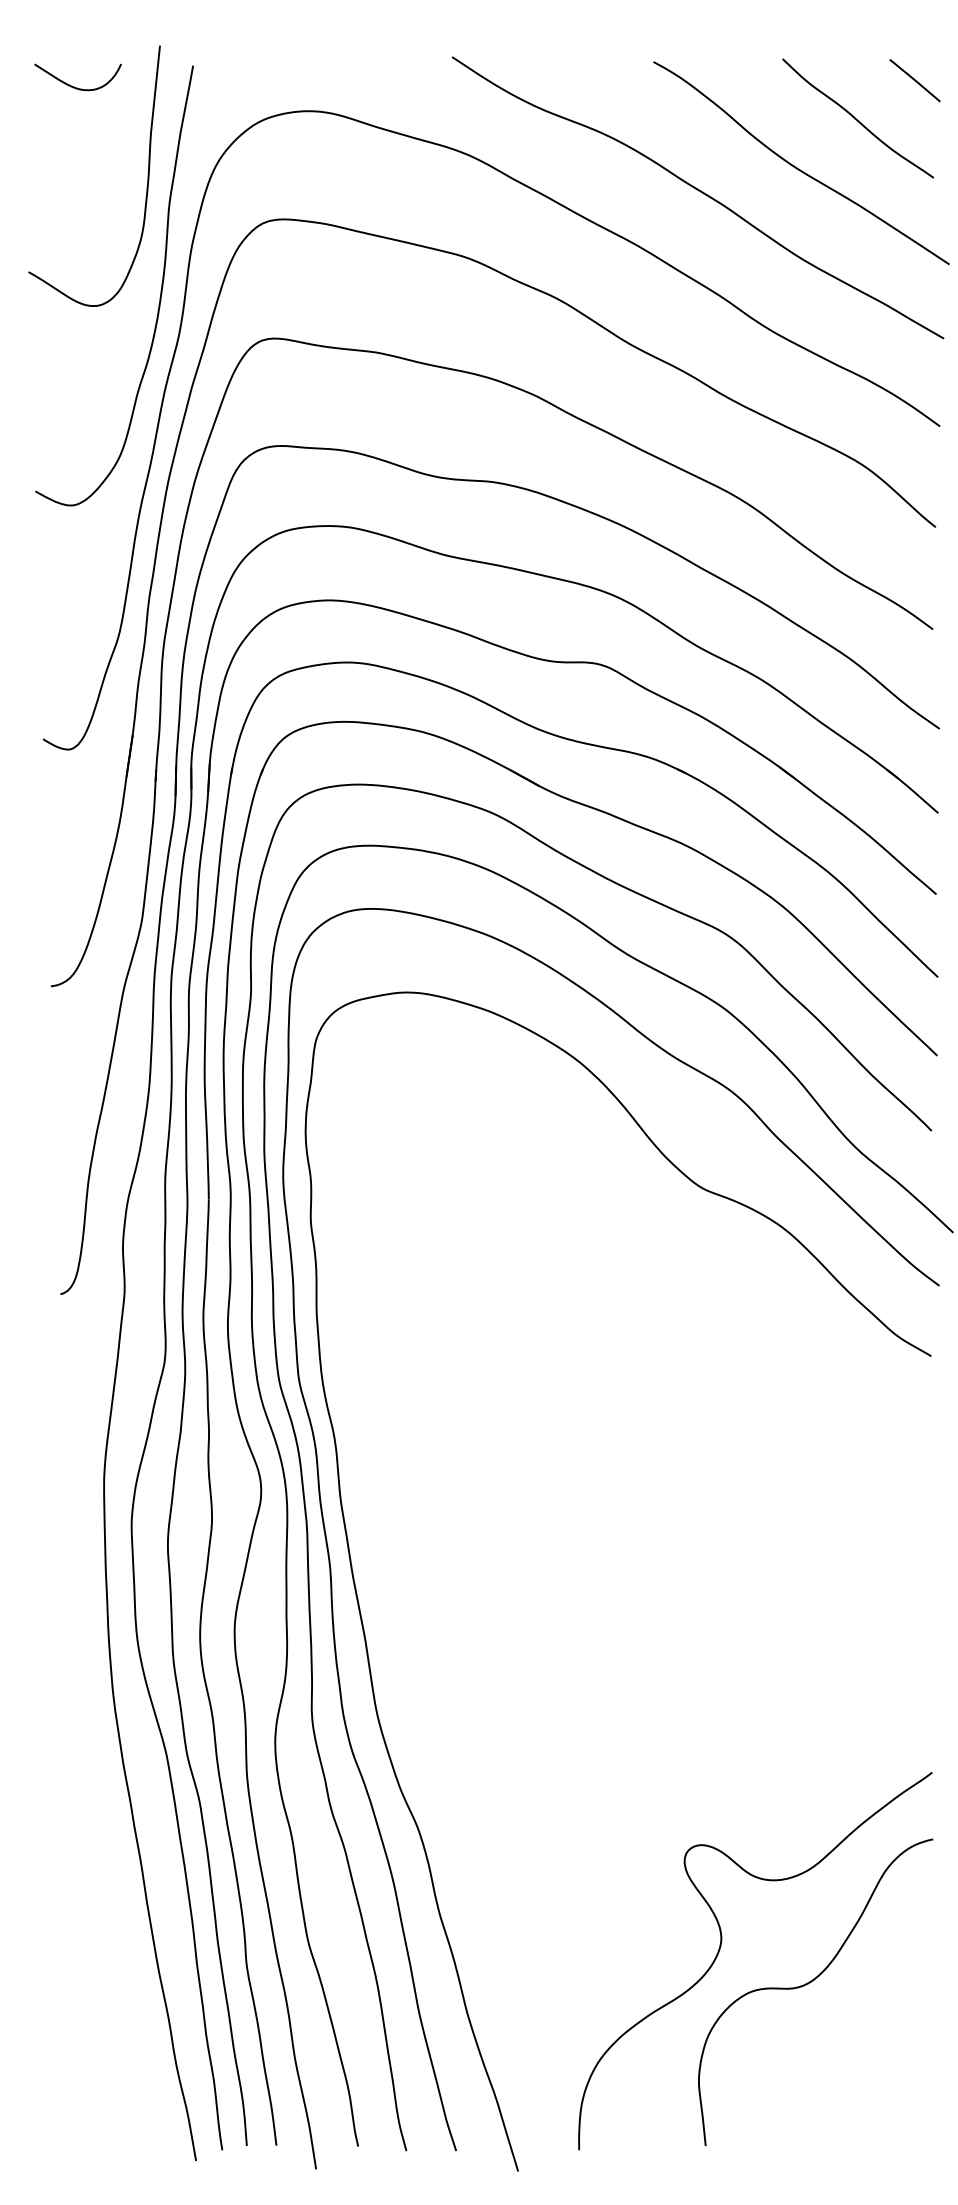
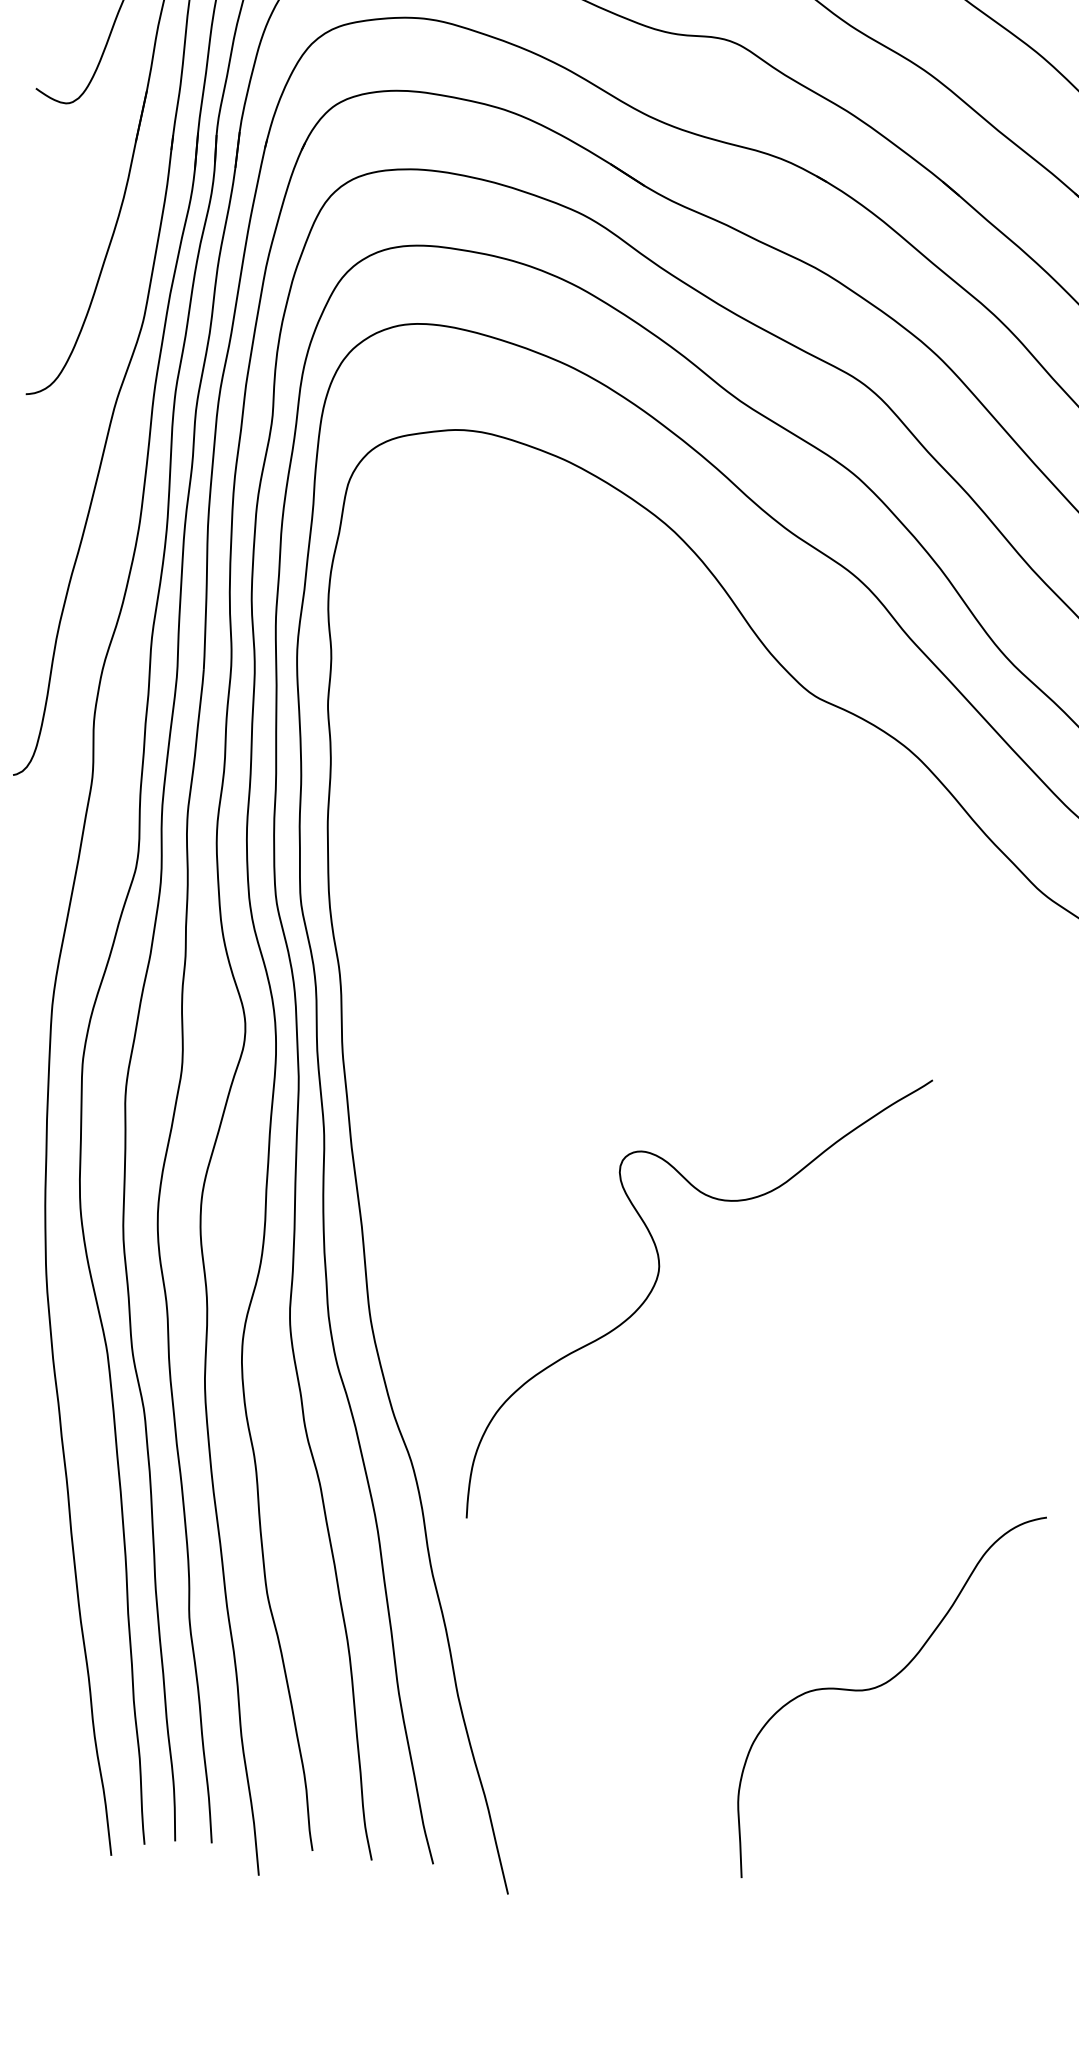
curve: (720, 1949) -> (657, 1281), moved

